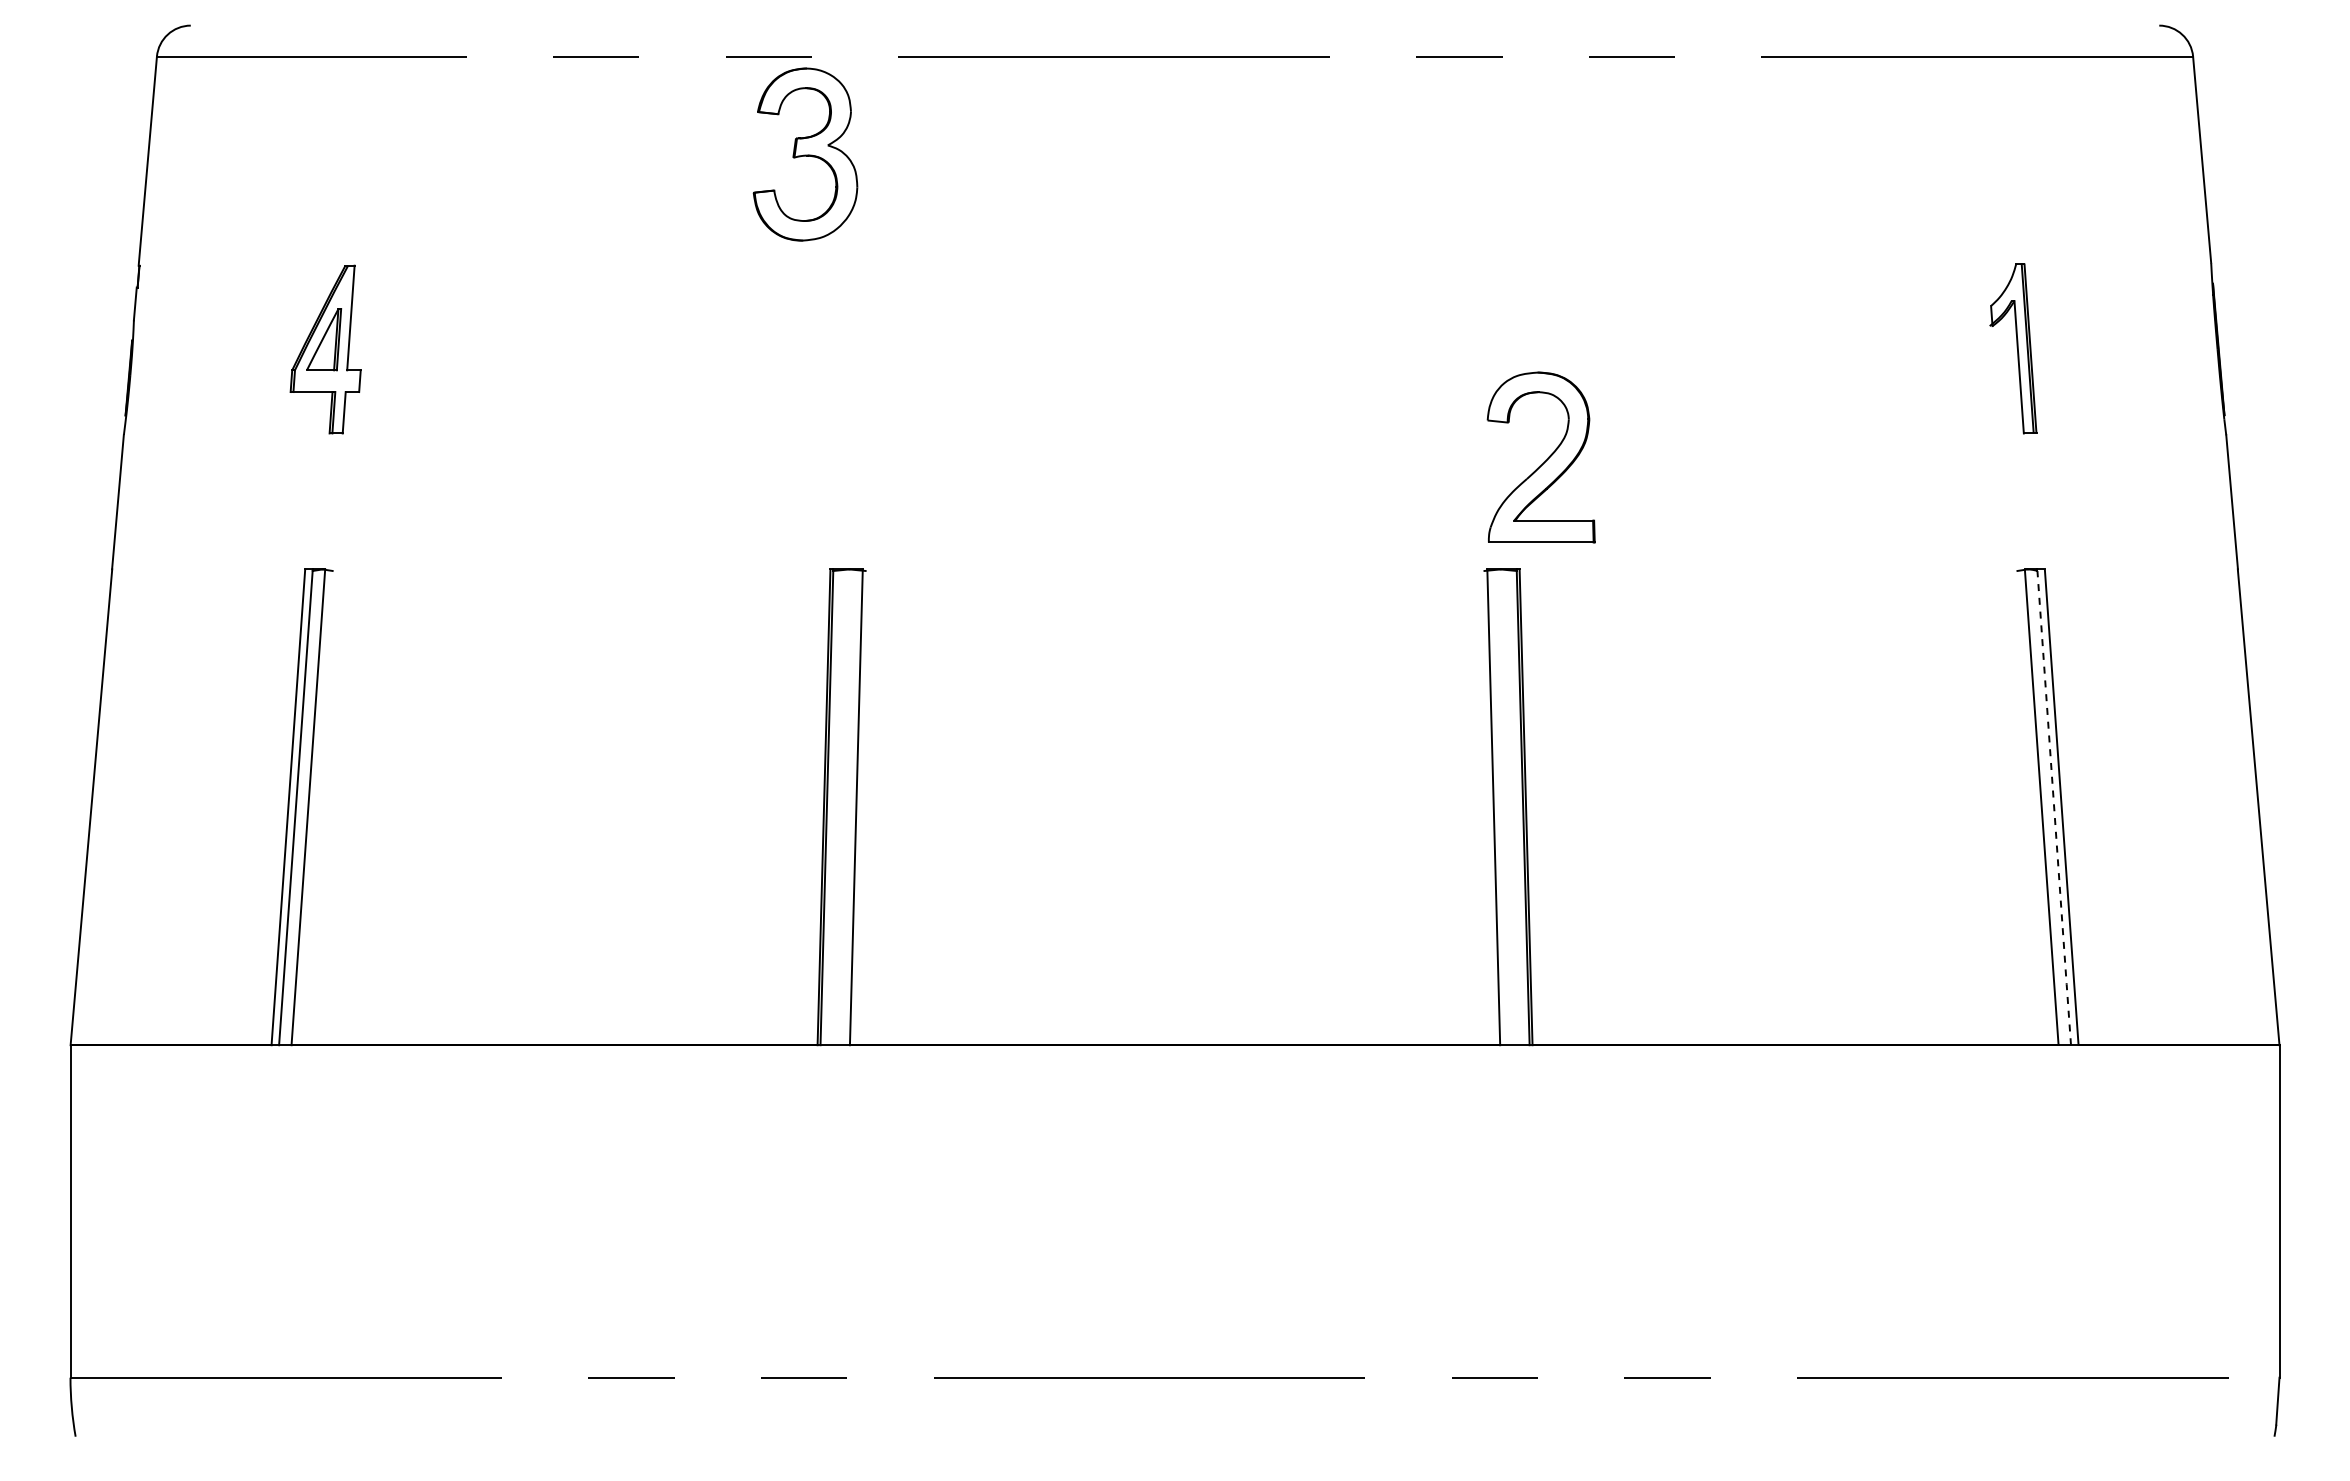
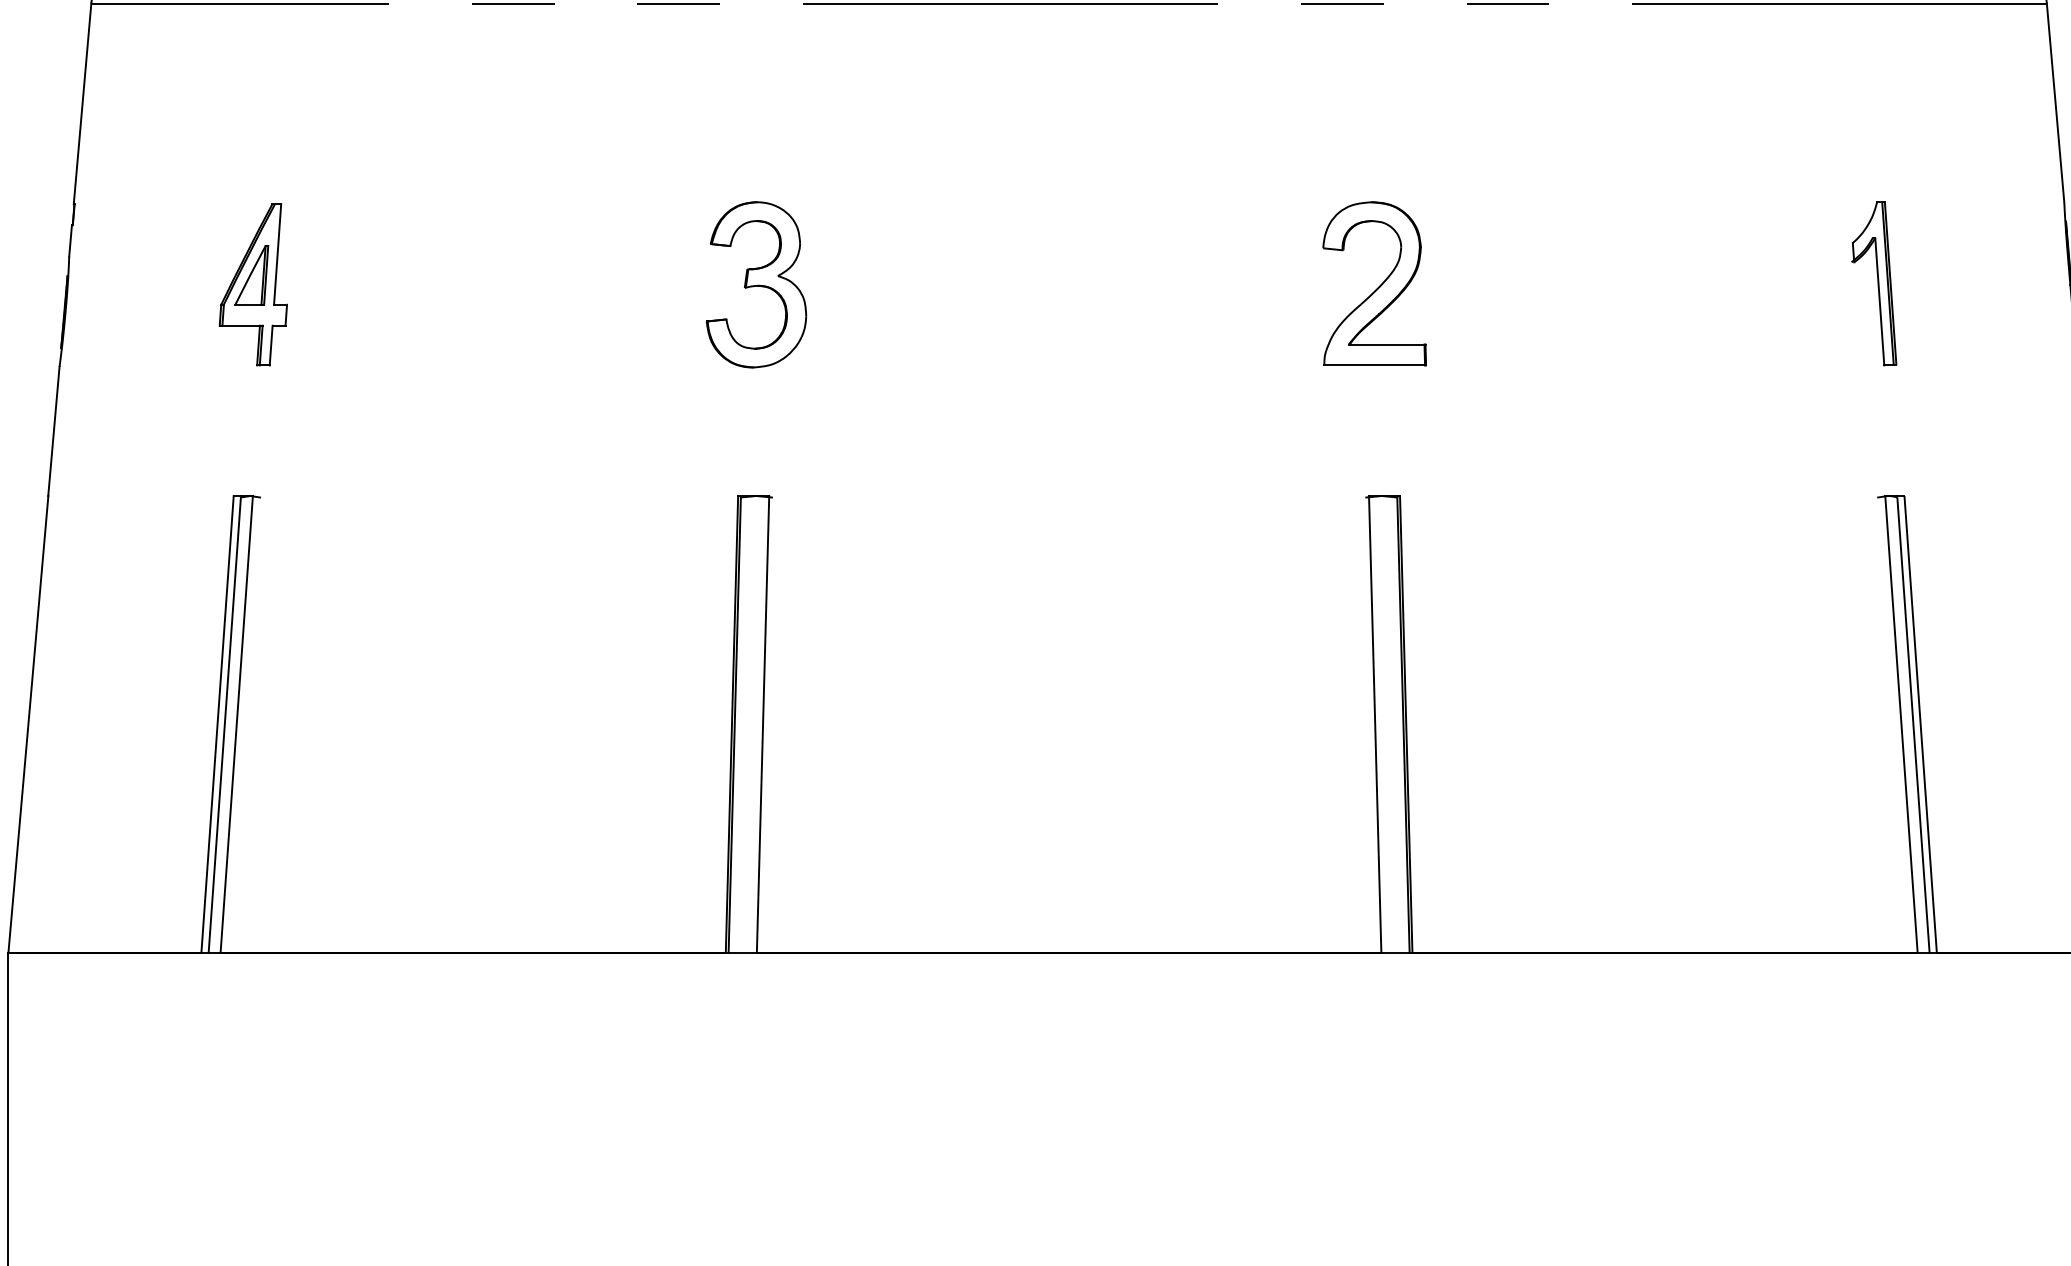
part: (805, 154) -> (756, 284), moved
part: (1540, 457) -> (1373, 283), moved
line: (2054, 808) -> (1913, 725), dashed -> solid

